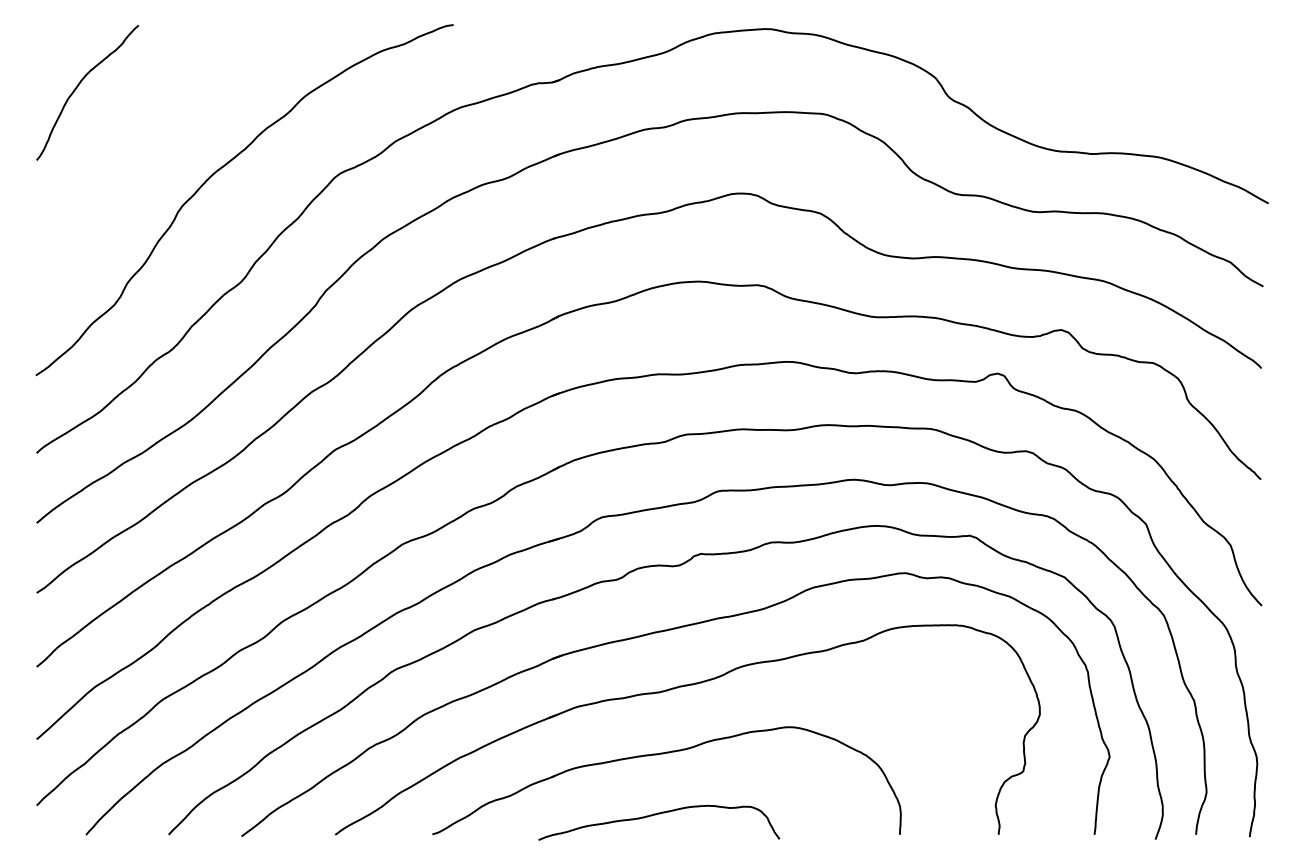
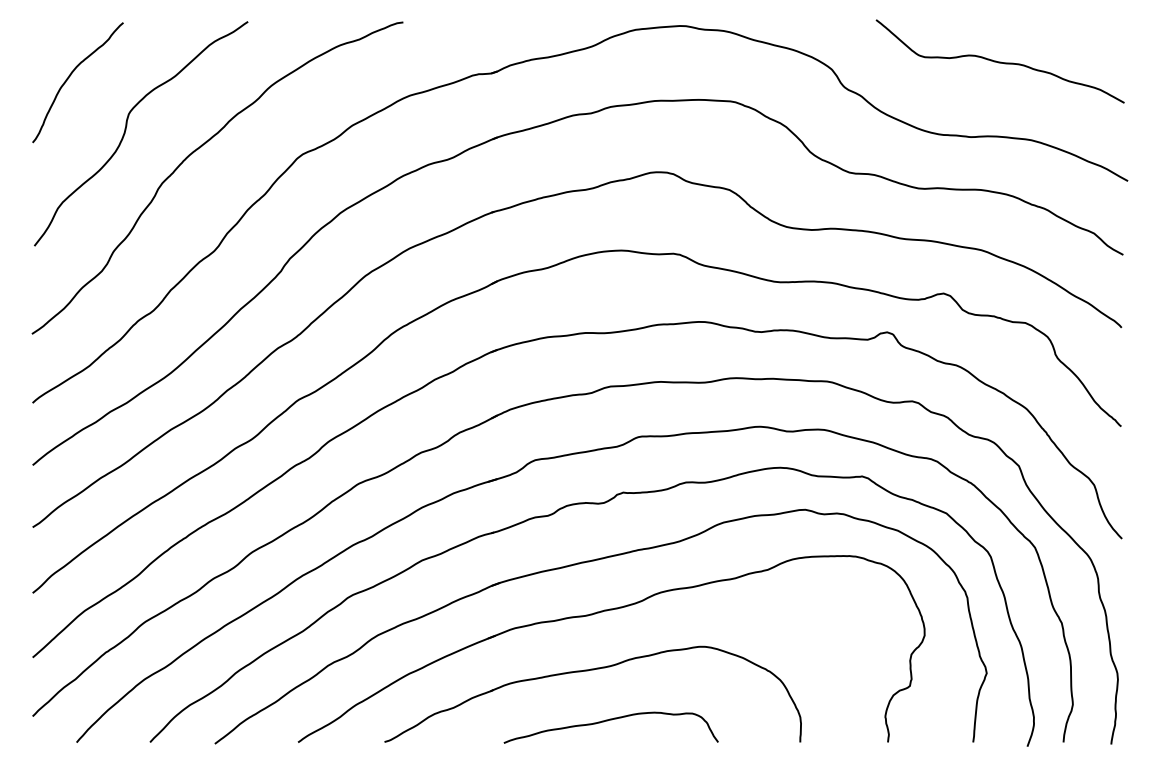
curve: (1124, 68) -> (999, 61), added
curve: (142, 146) -> (126, 130), added
curve: (655, 815) -> (607, 721), moved

